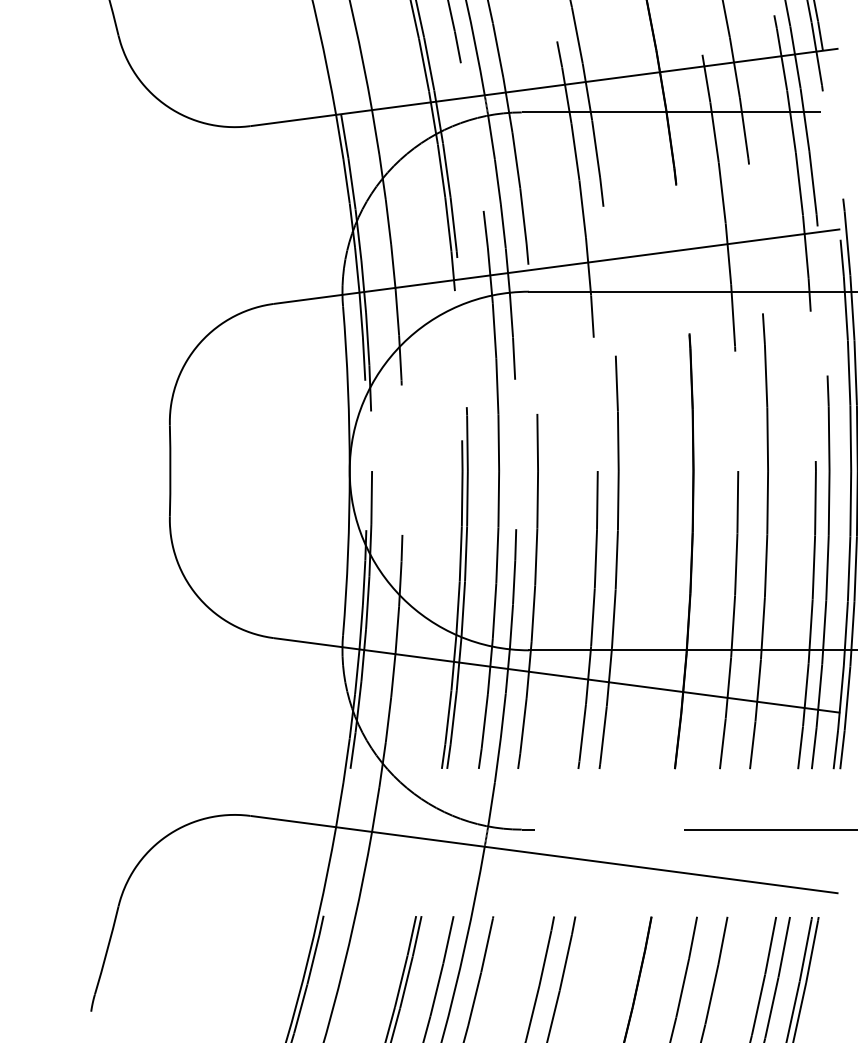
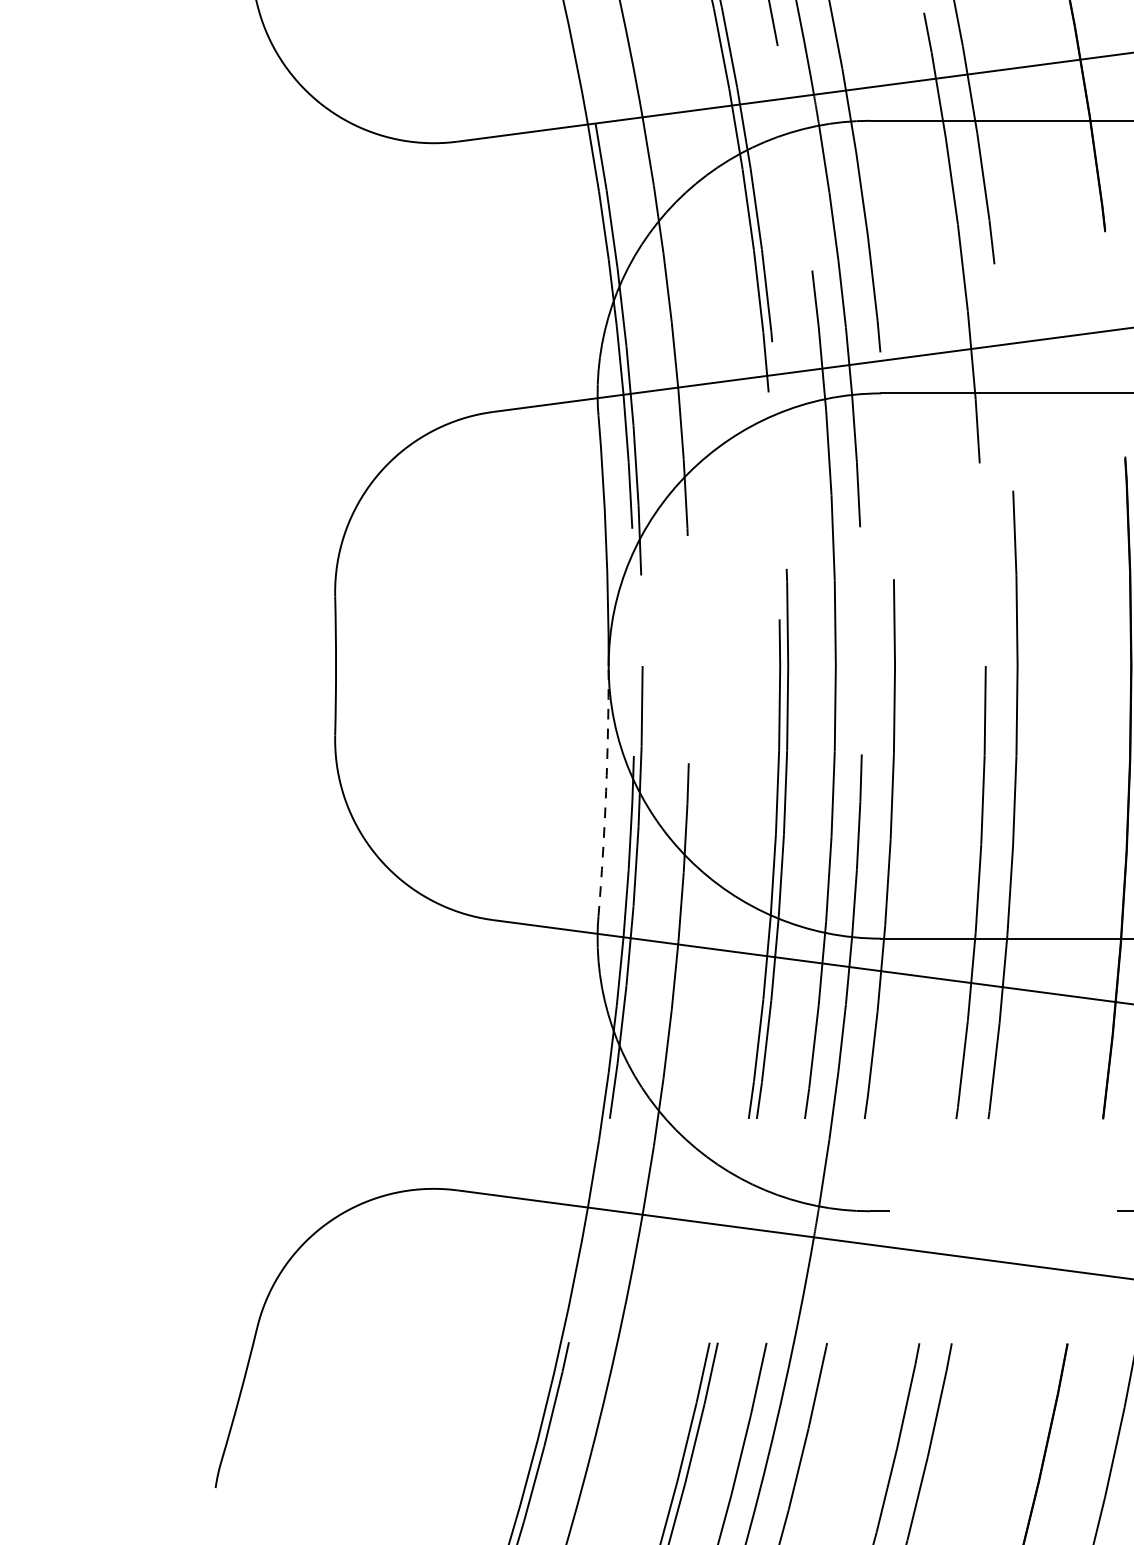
arc: (348, 553) -> (606, 791), solid -> dashed

